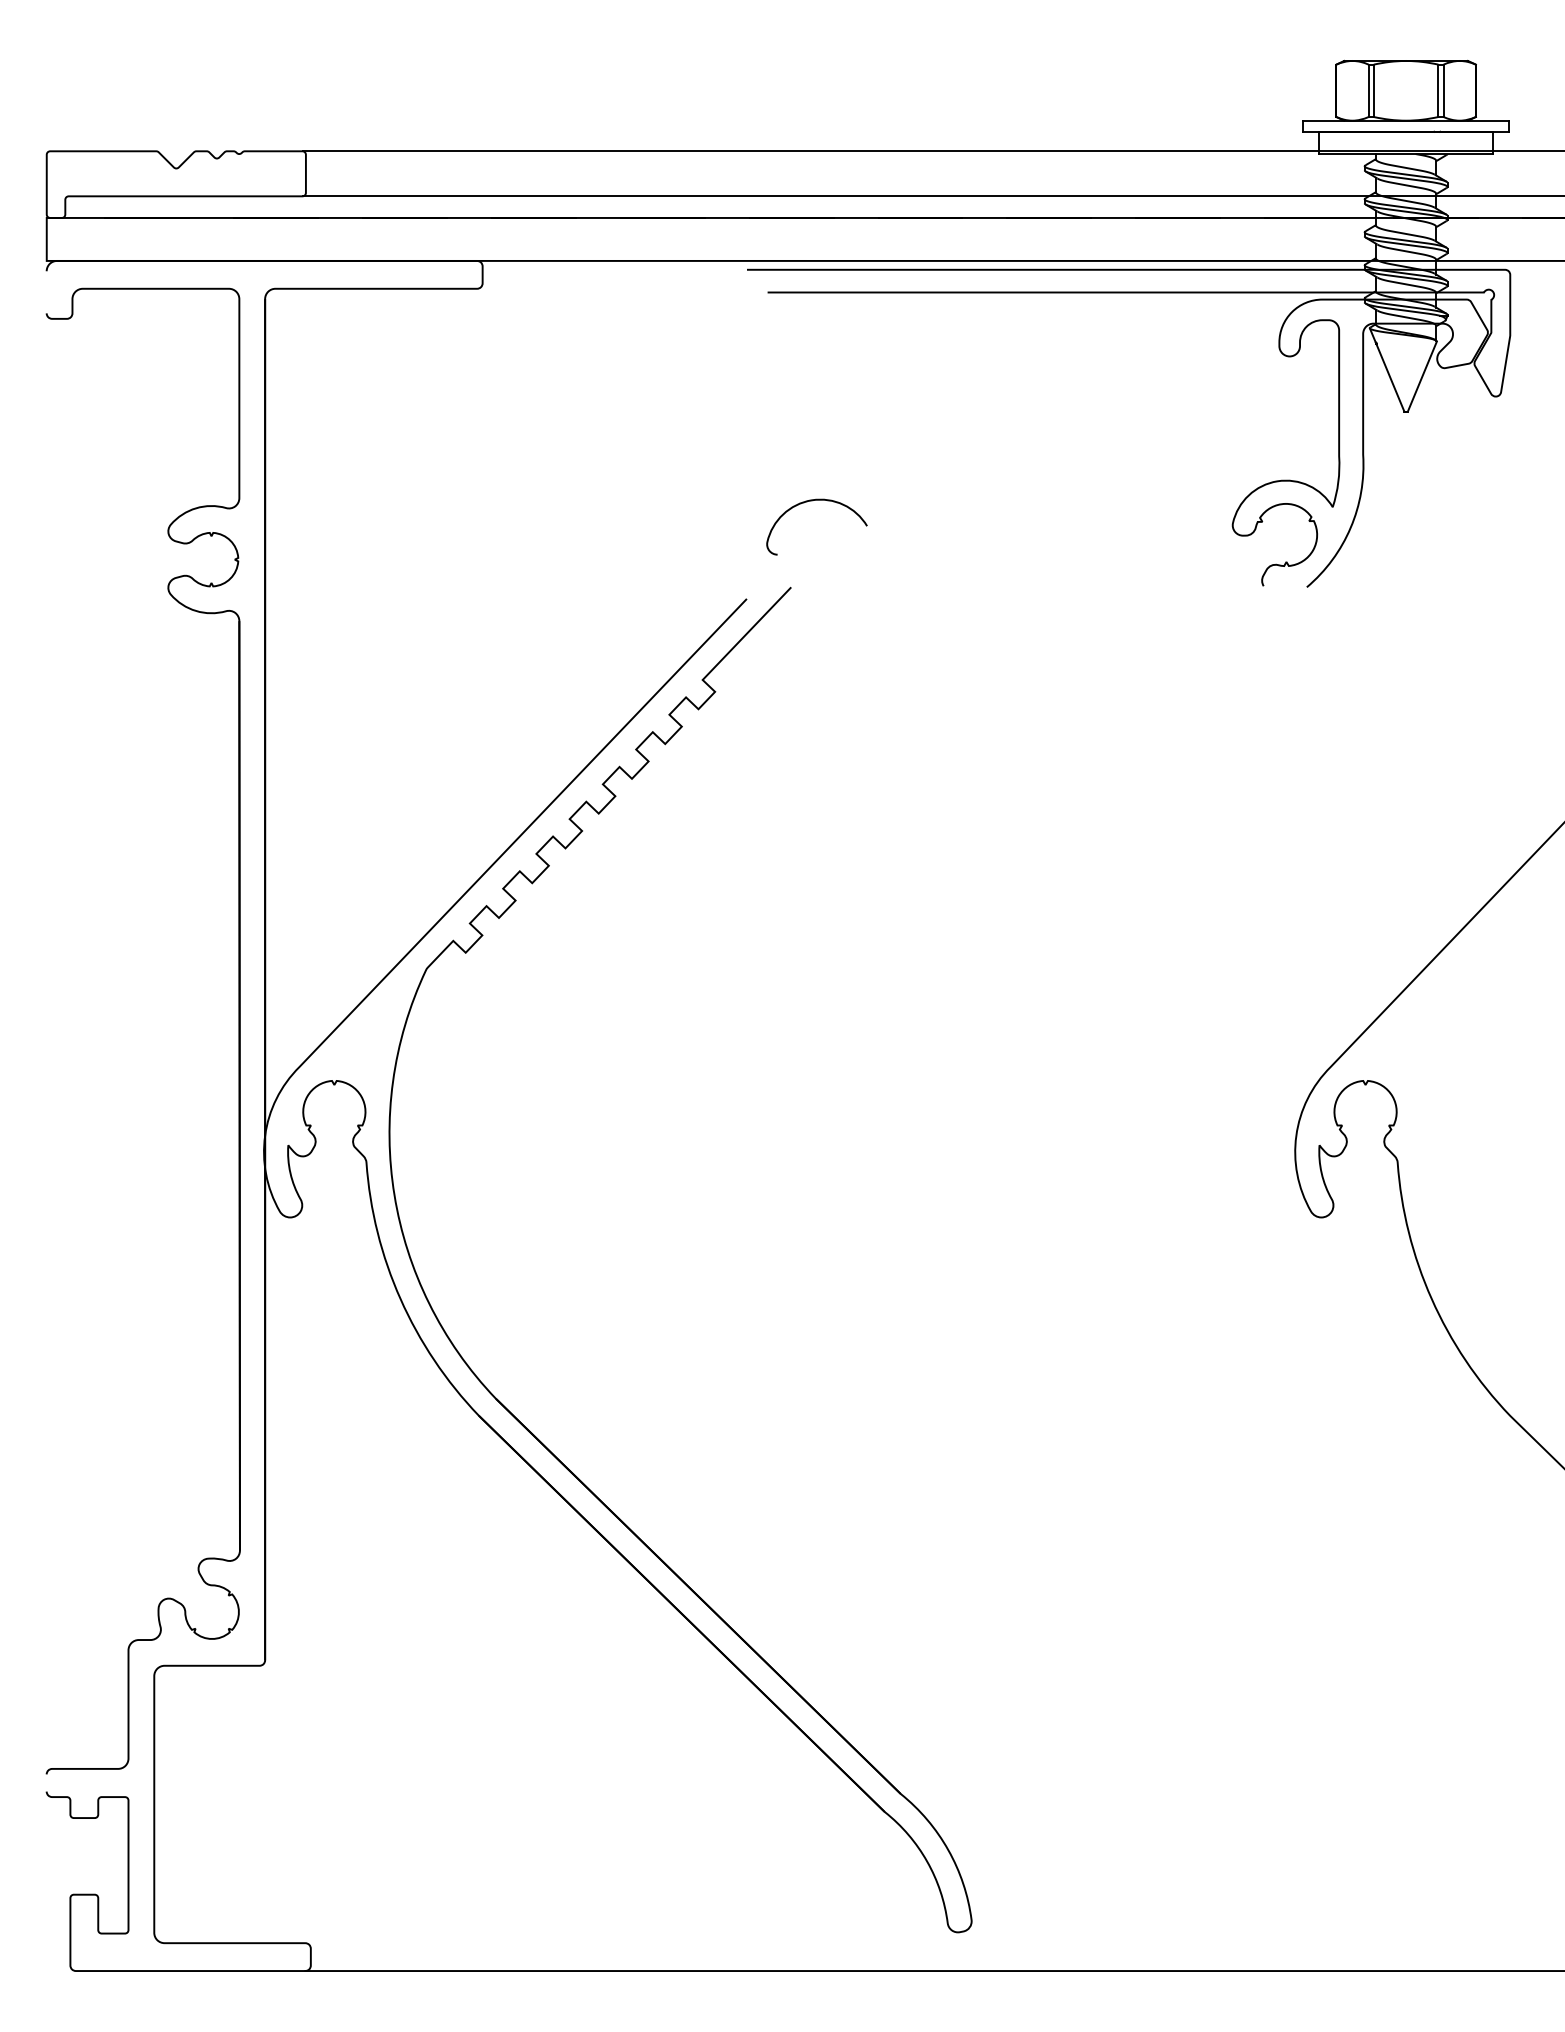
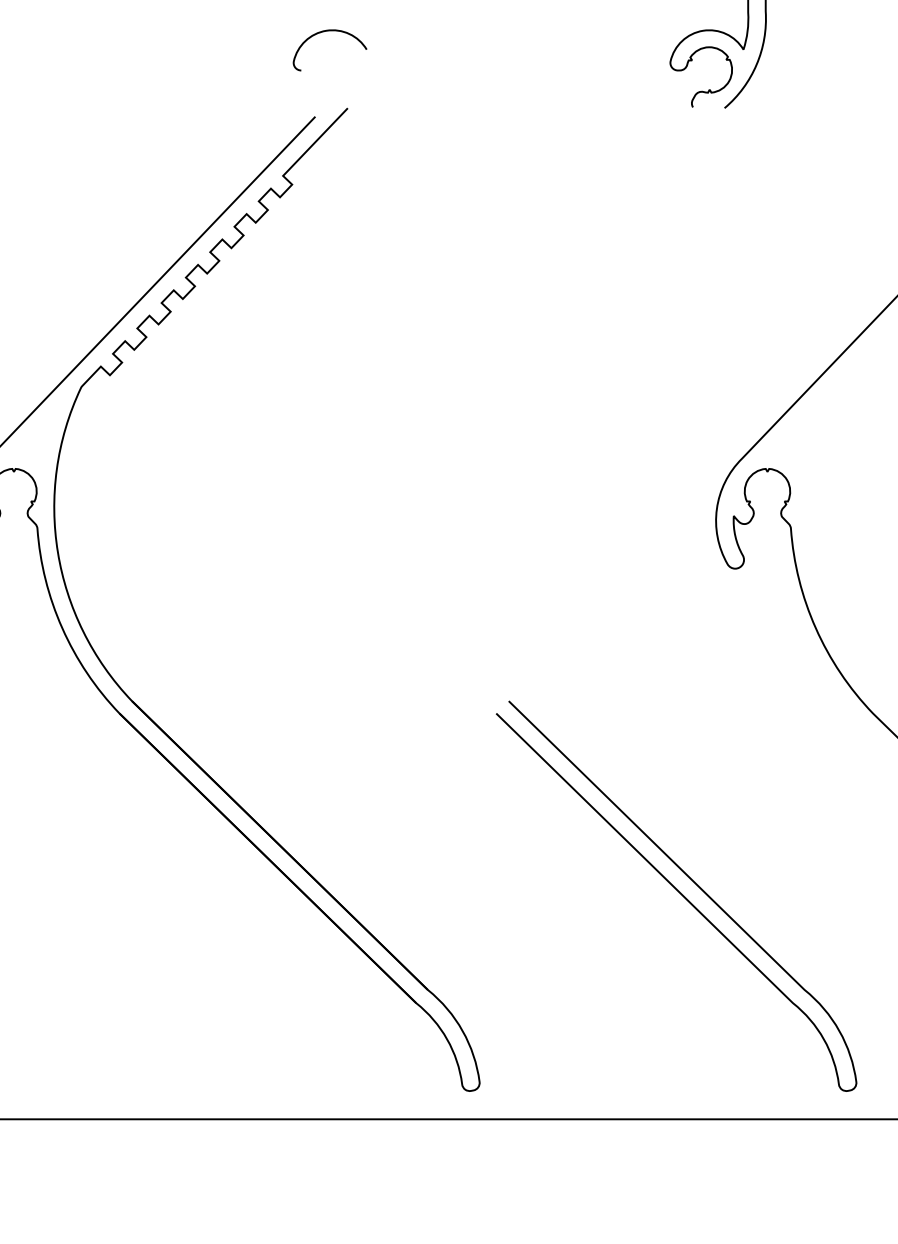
curve: (812, 501) -> (326, 31), moved
curve: (1244, 1661) -> (679, 893), added

